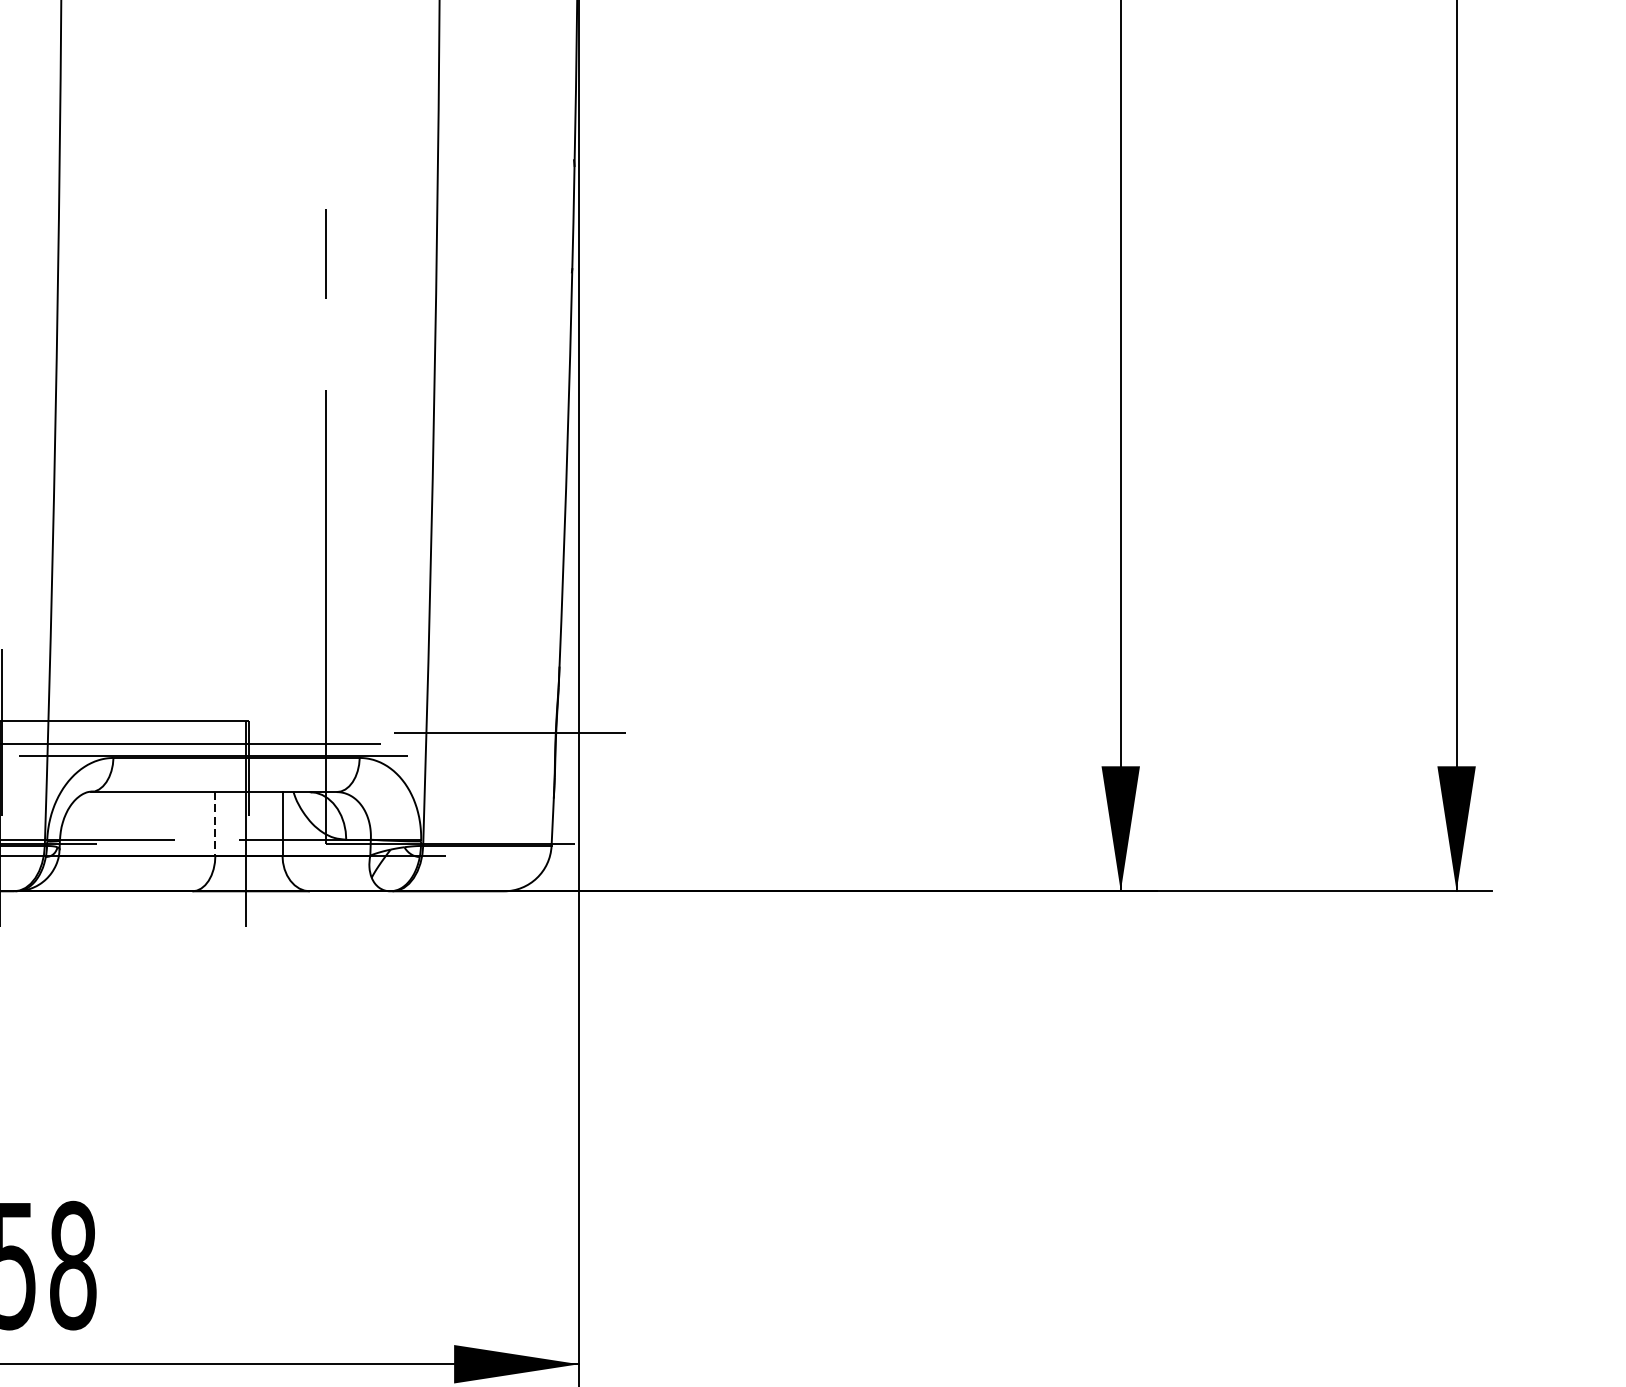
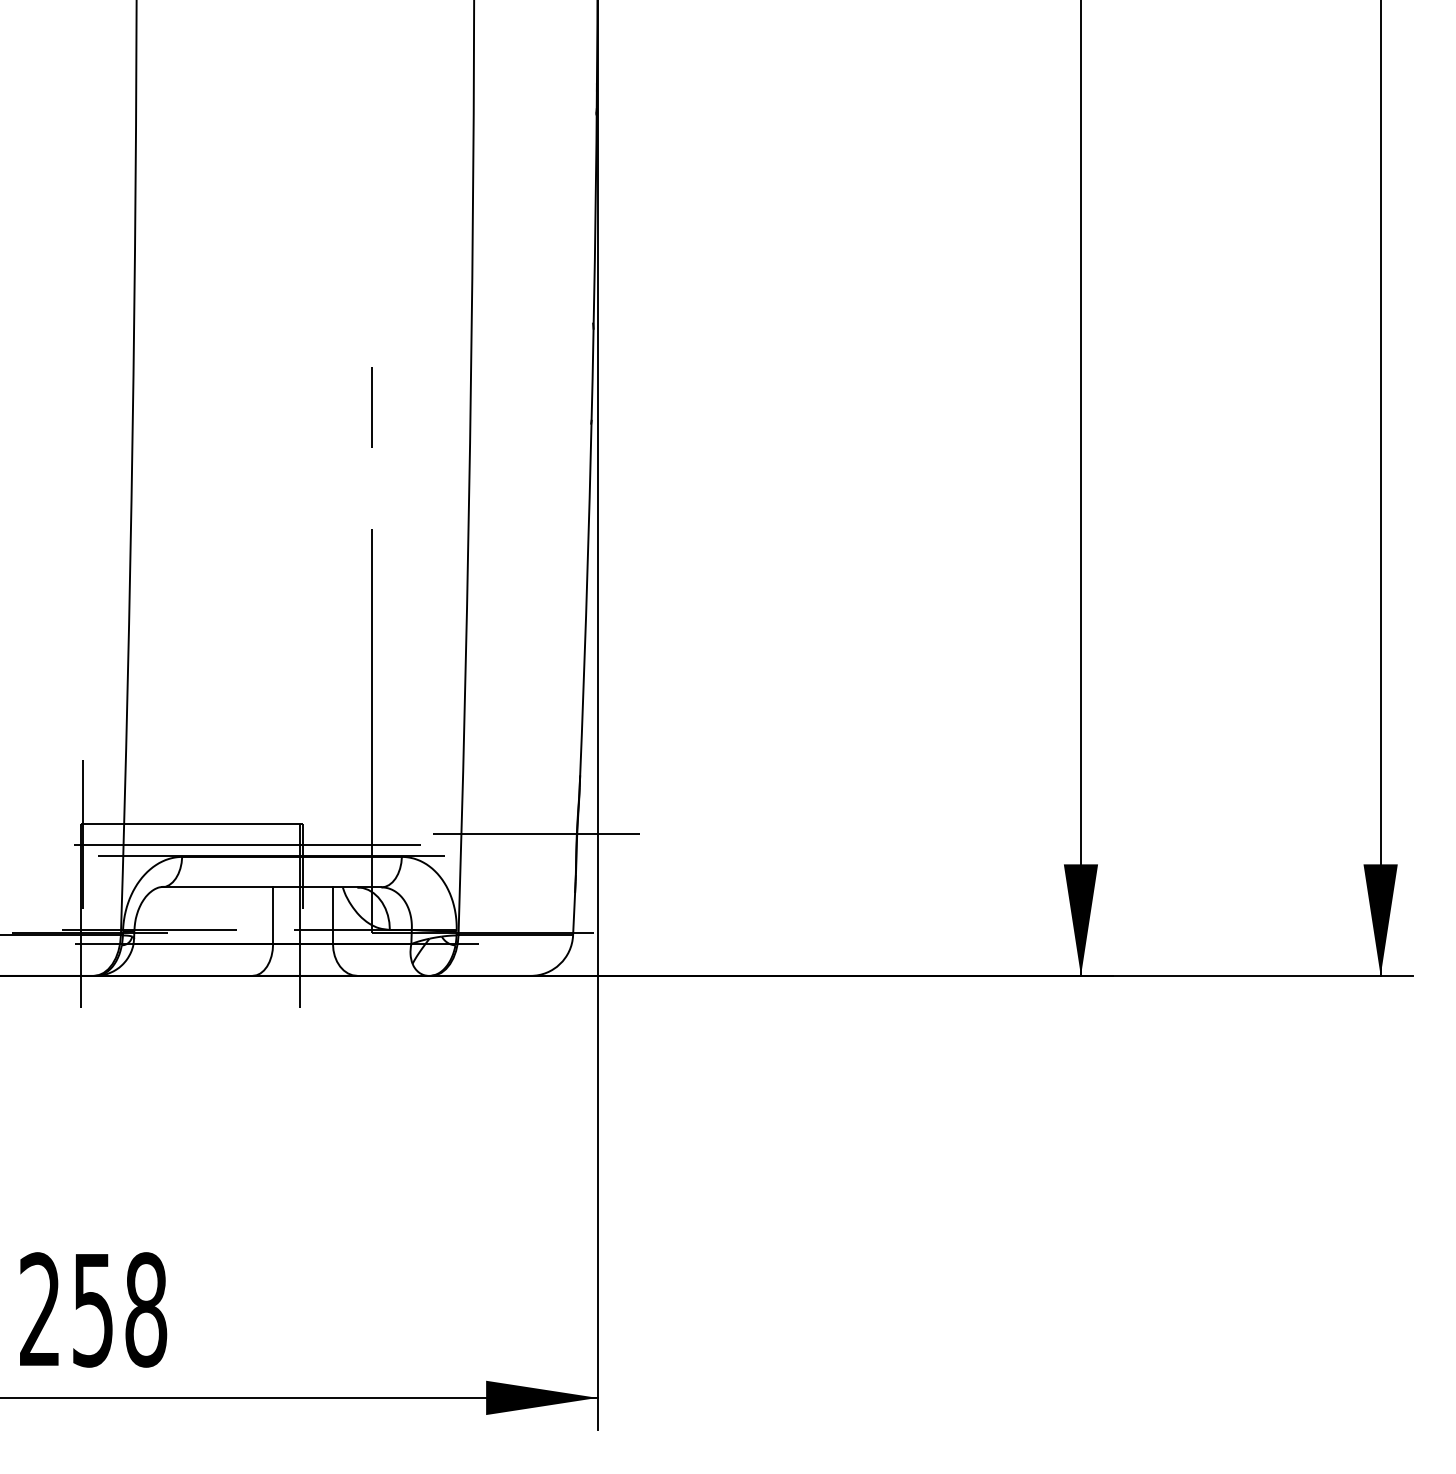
line: (215, 824) -> (273, 916), dashed -> solid

